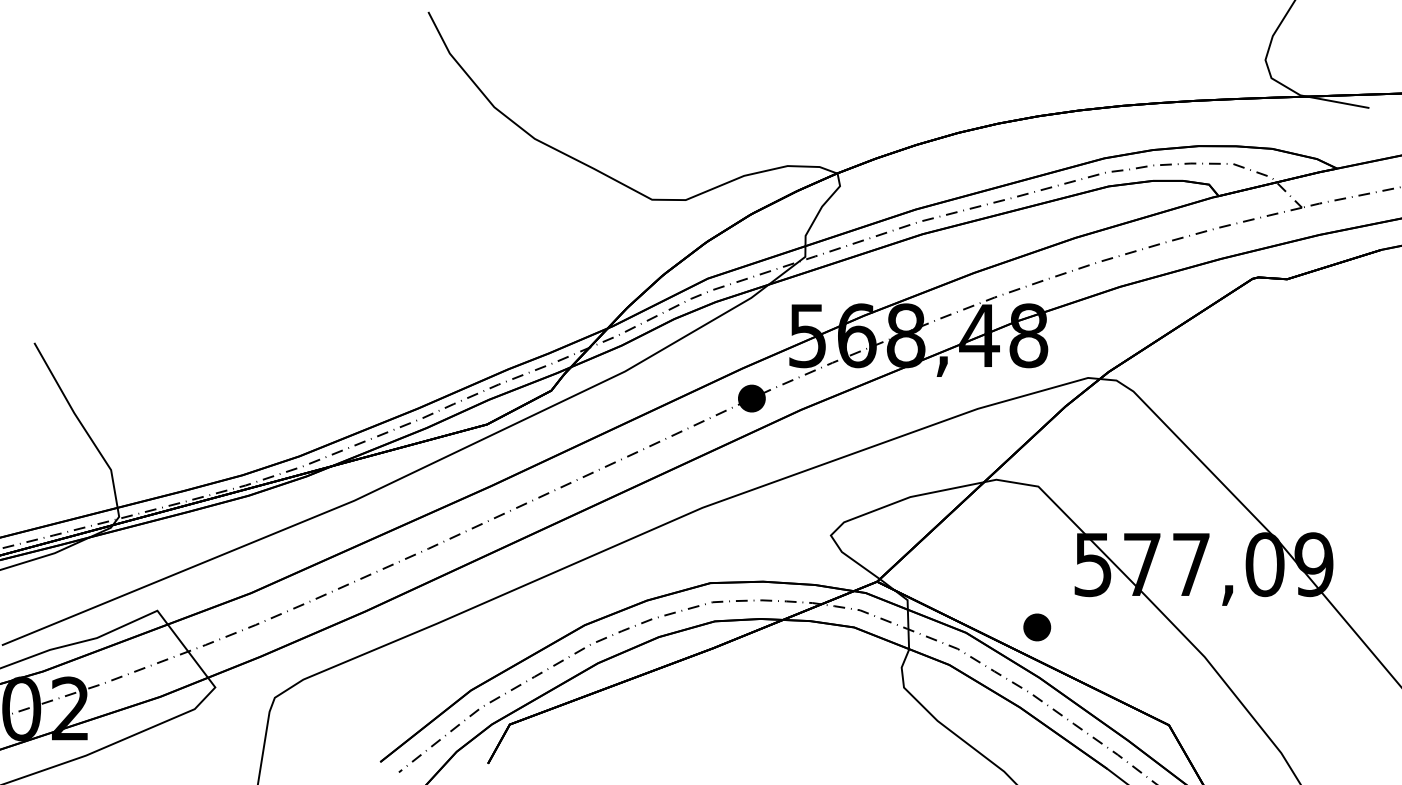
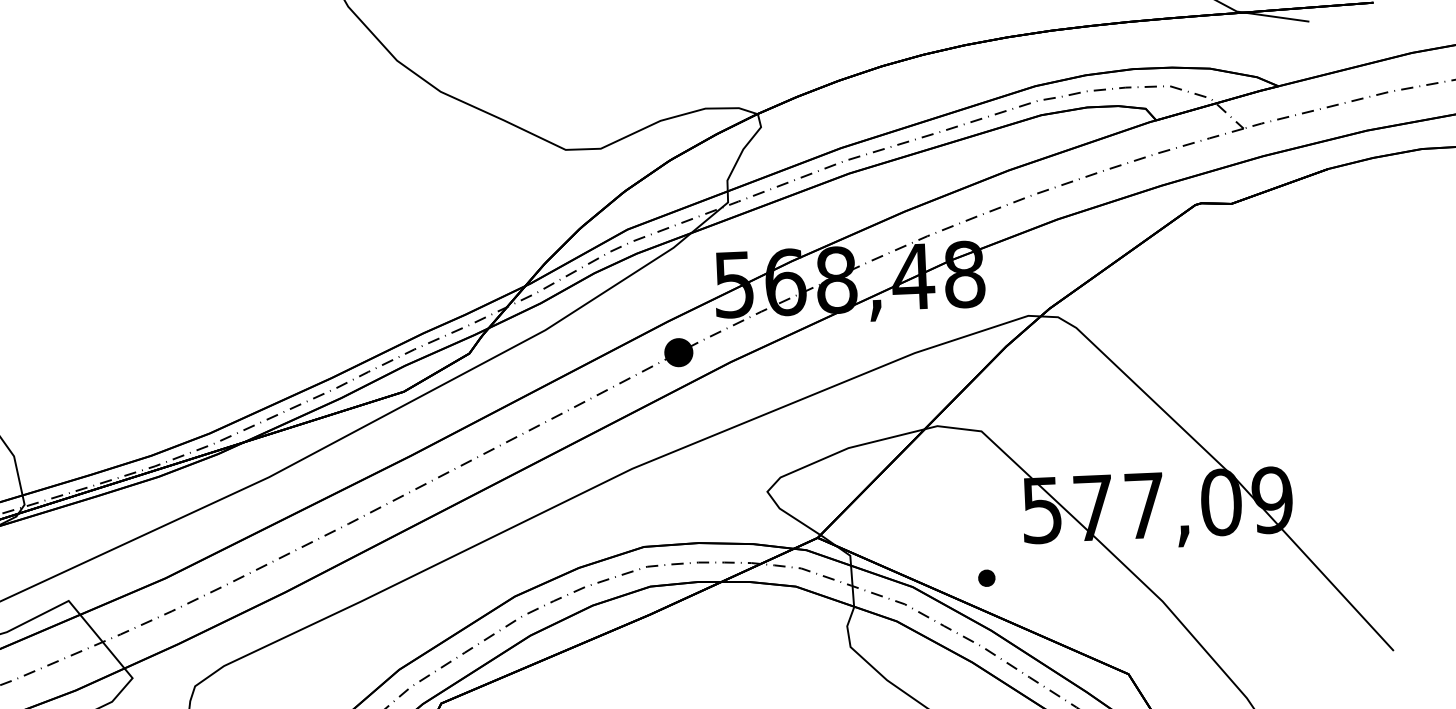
part: (1037, 627) -> (986, 578), size x0.6

